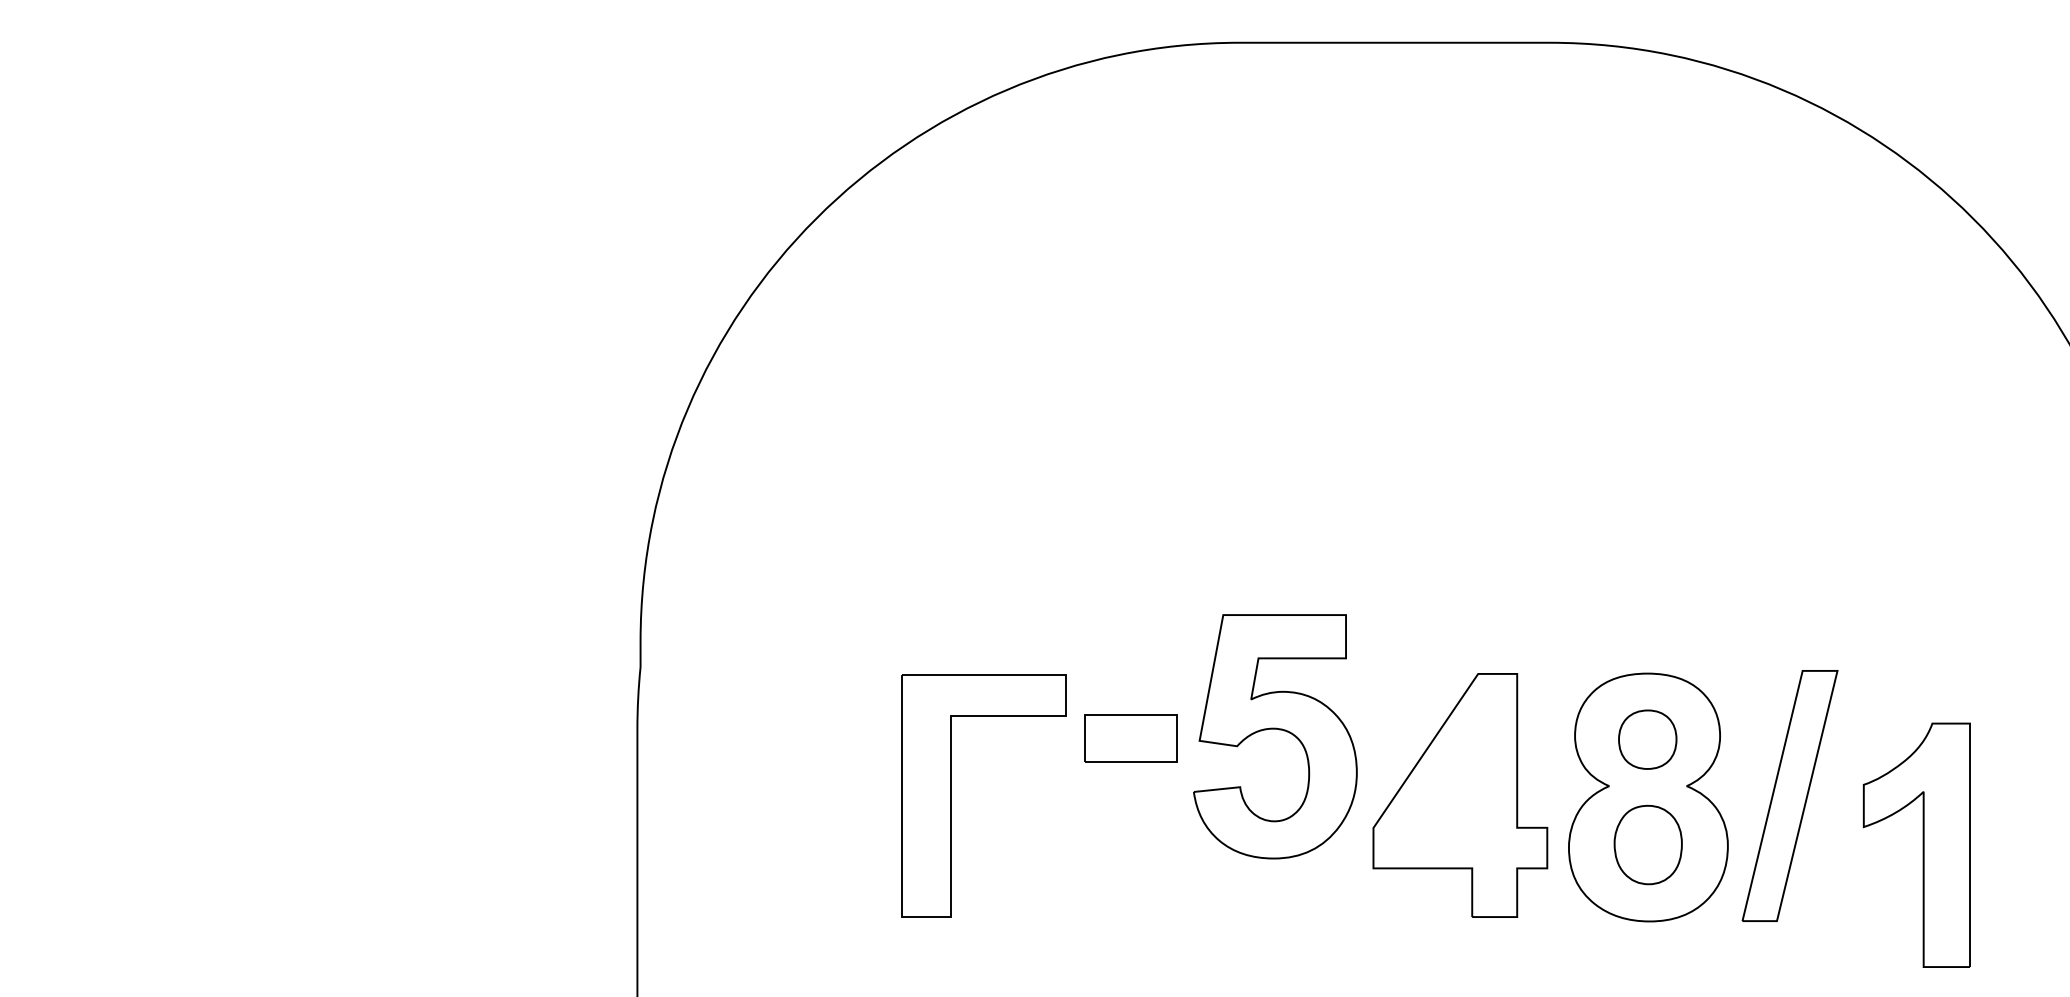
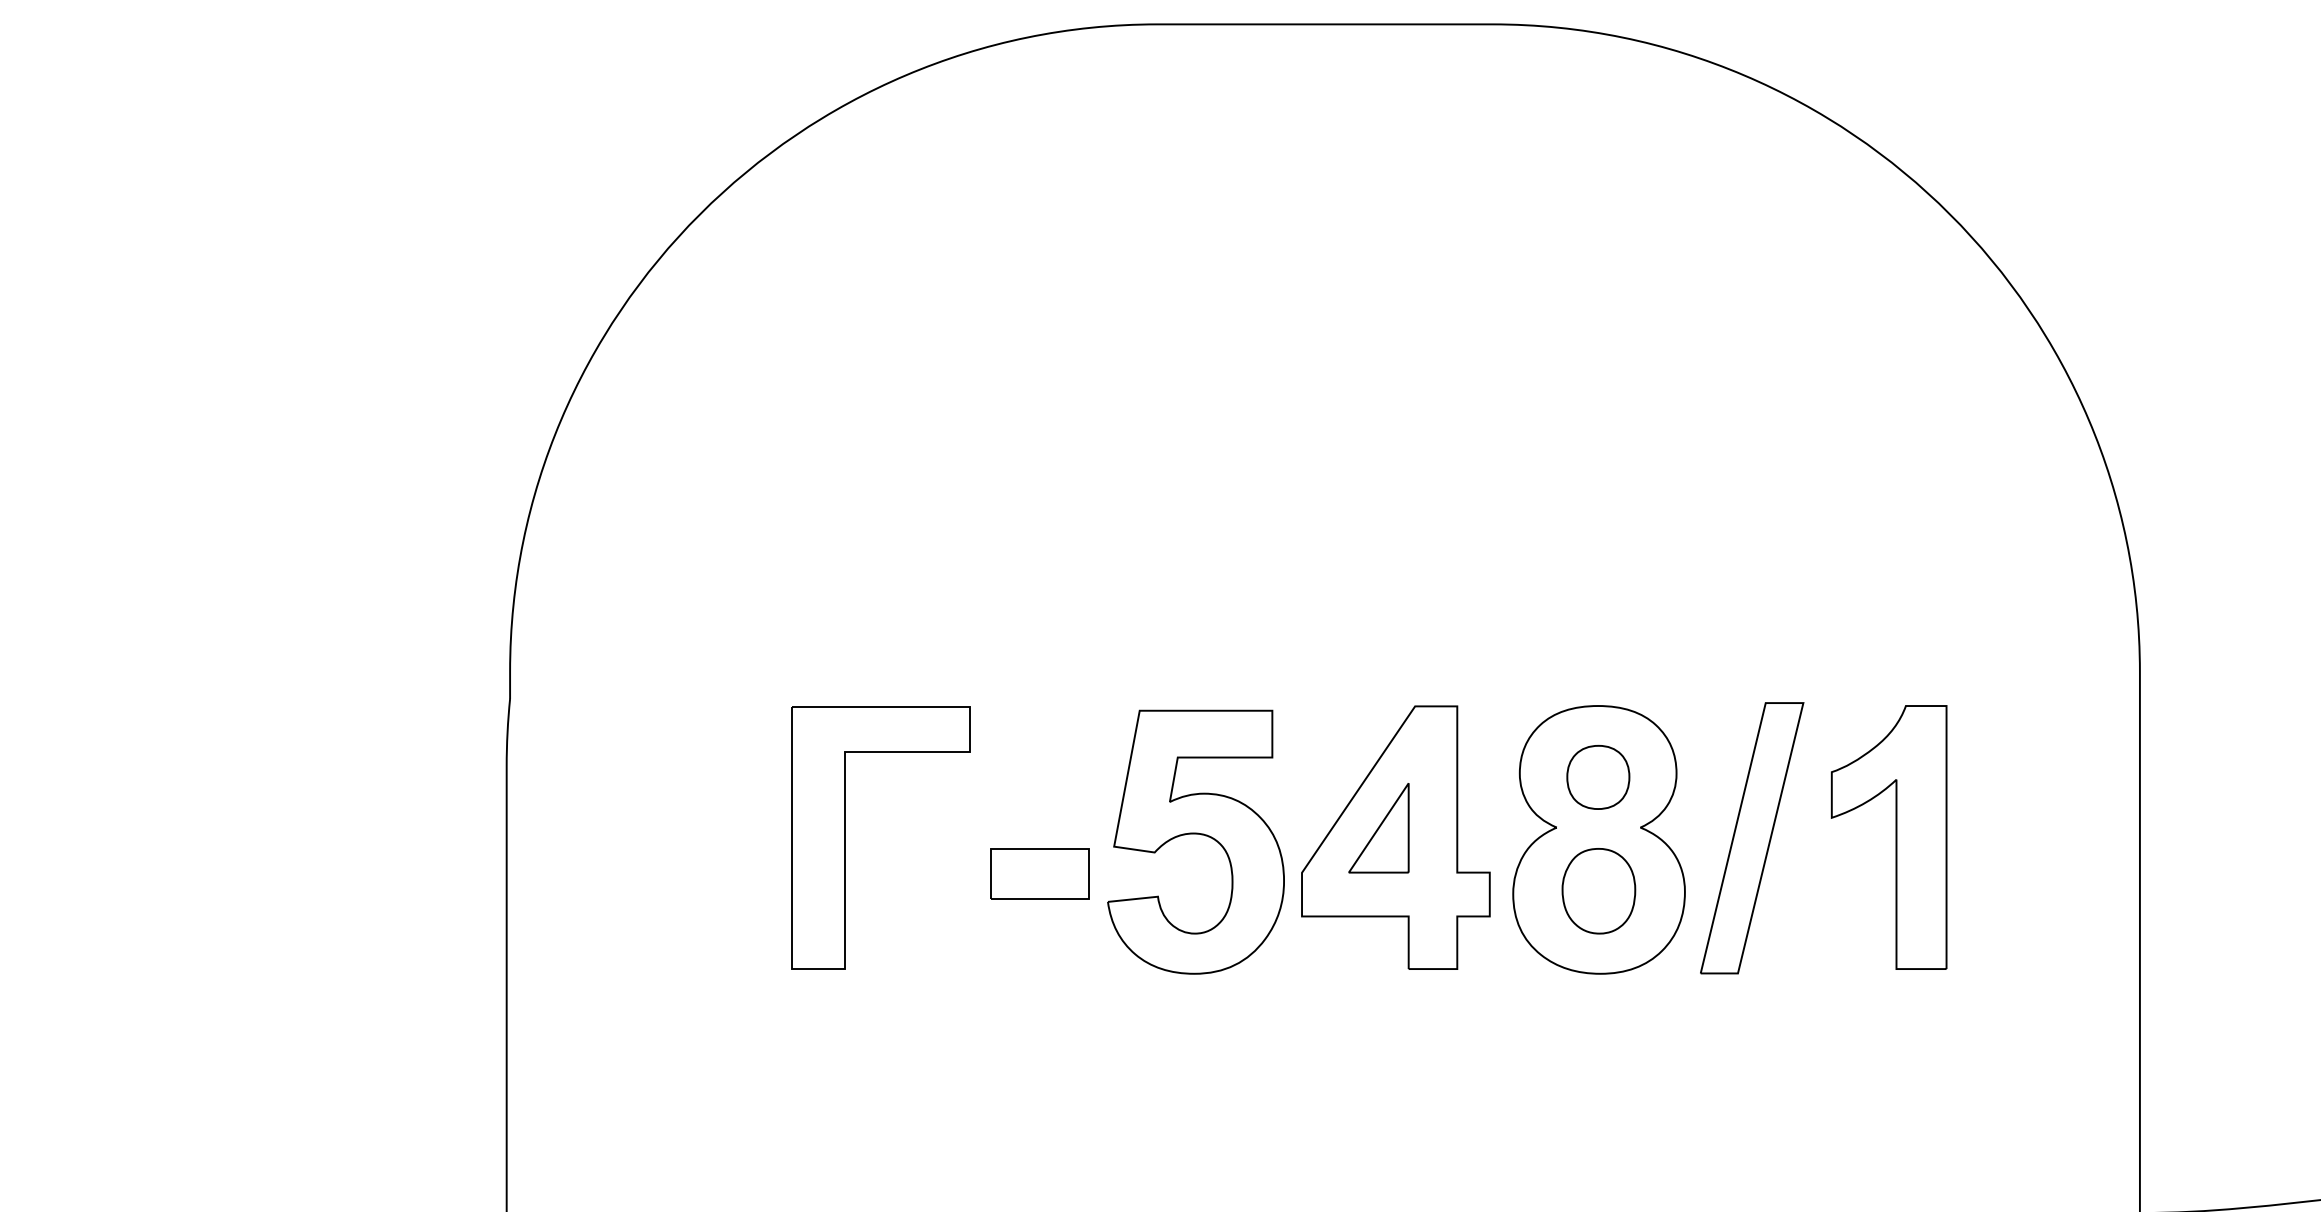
part: (1274, 729) -> (1195, 834), moved
part: (1130, 737) -> (1039, 873), moved
part: (1444, 786) -> (1378, 828), added
part: (1922, 845) -> (1895, 837), moved

